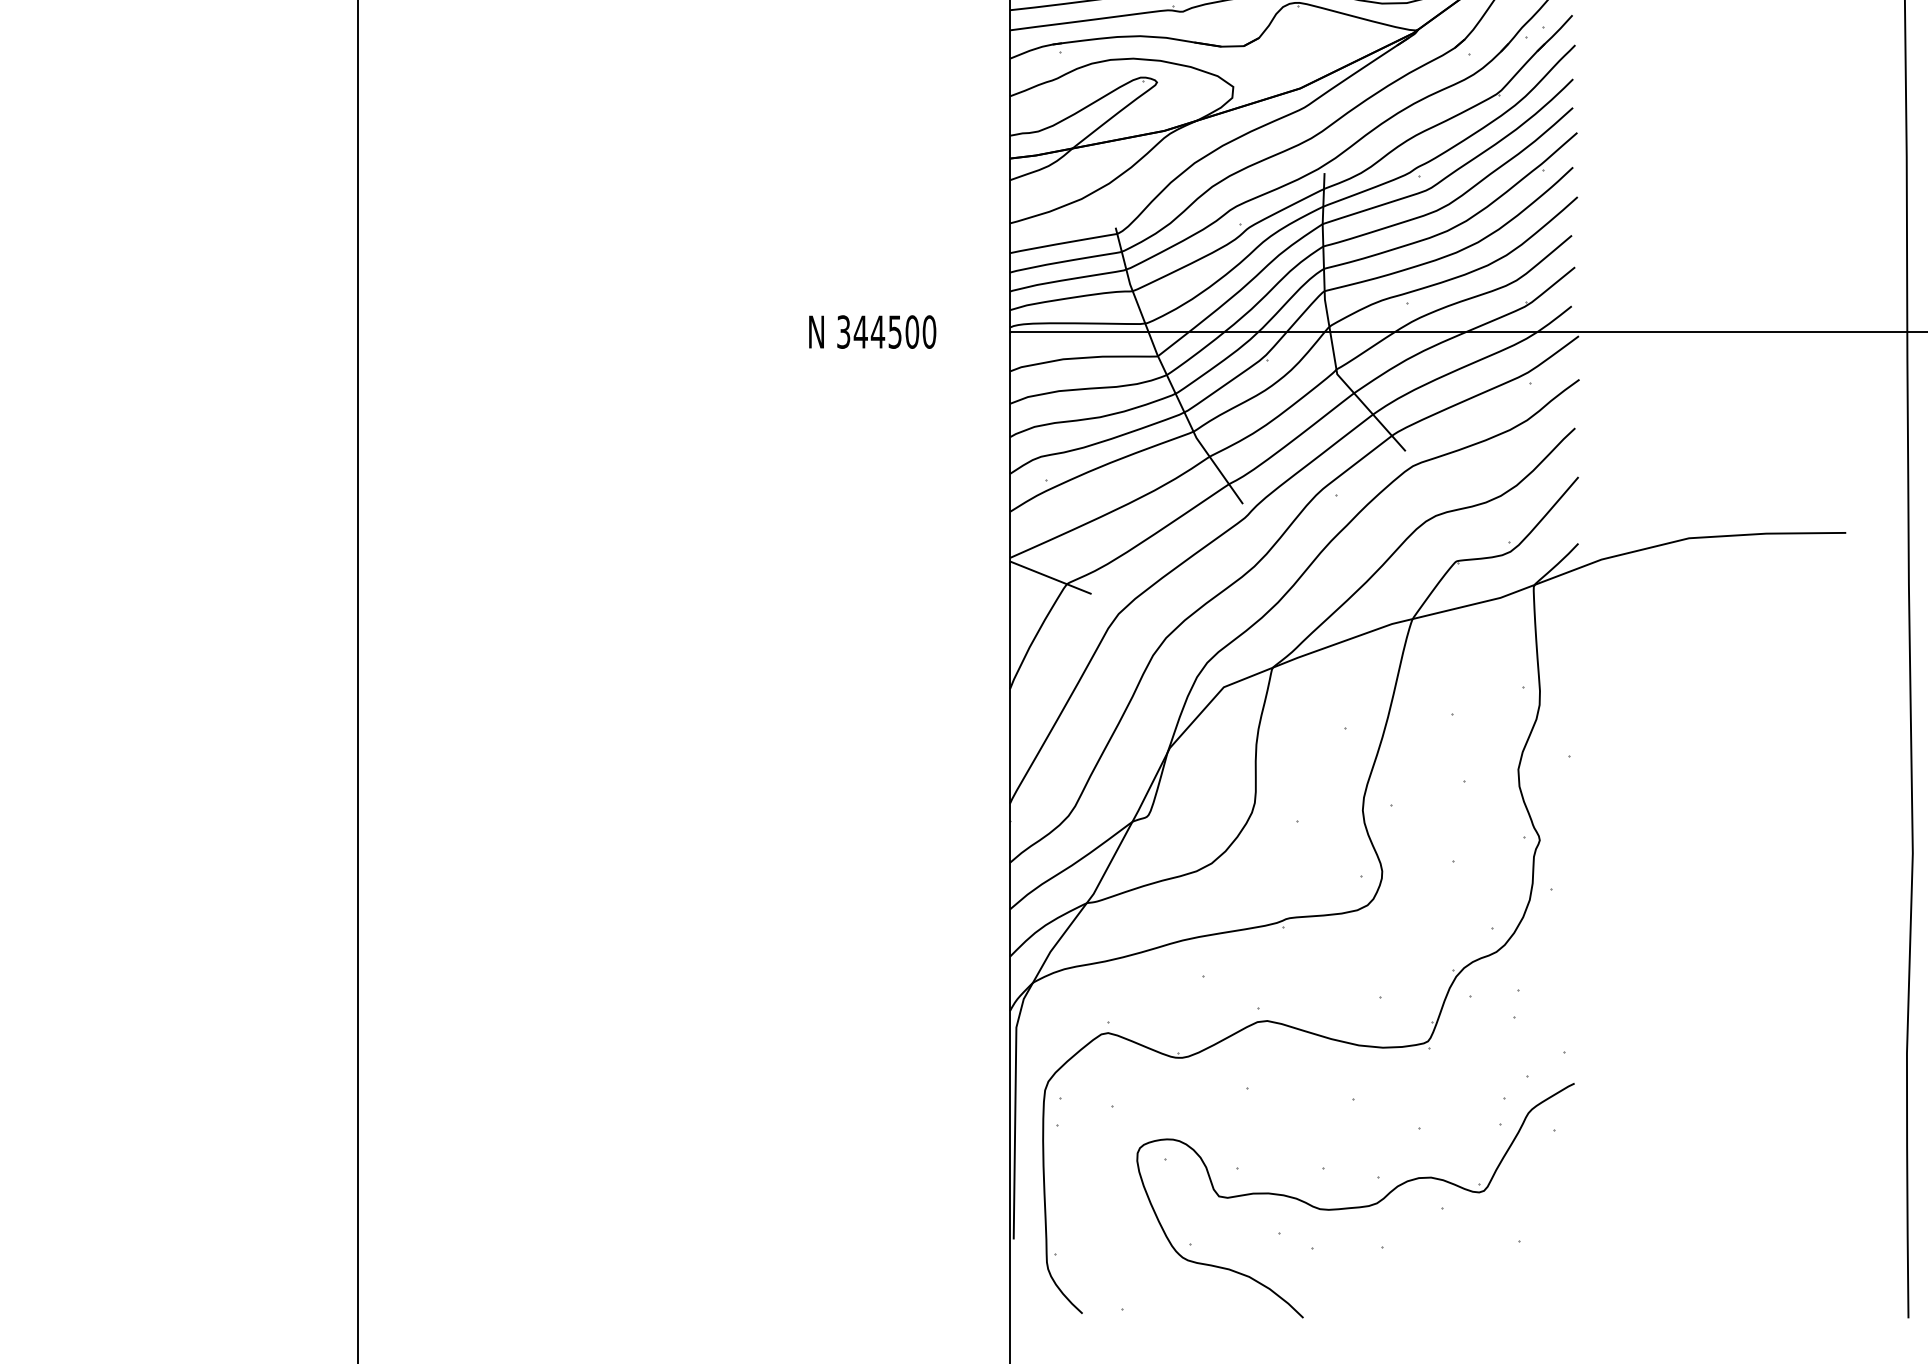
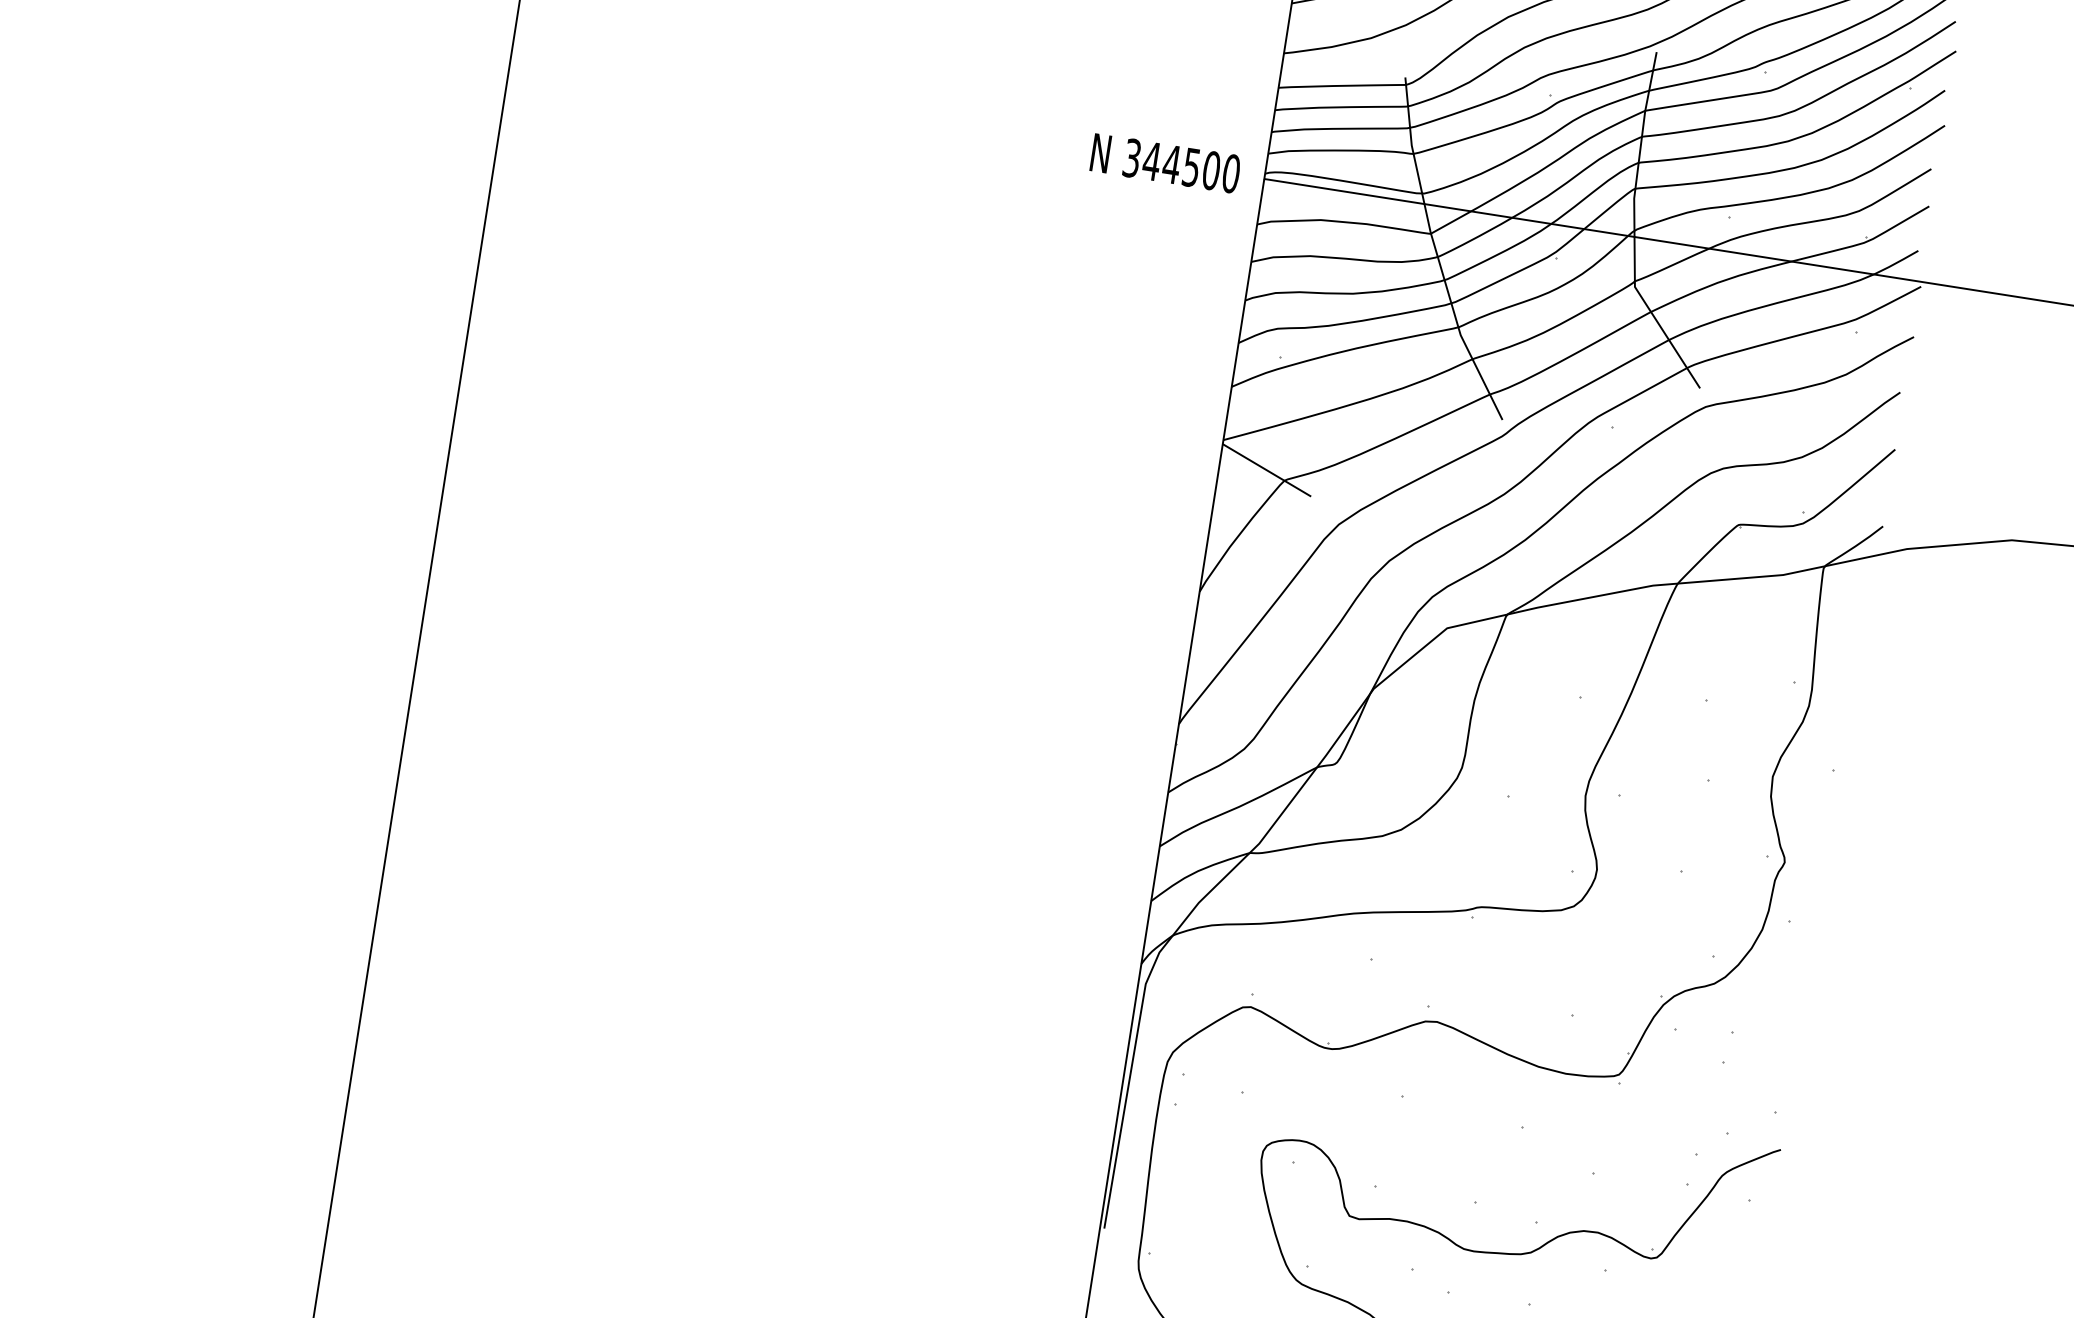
text: (872, 331) -> (1165, 162), moved

